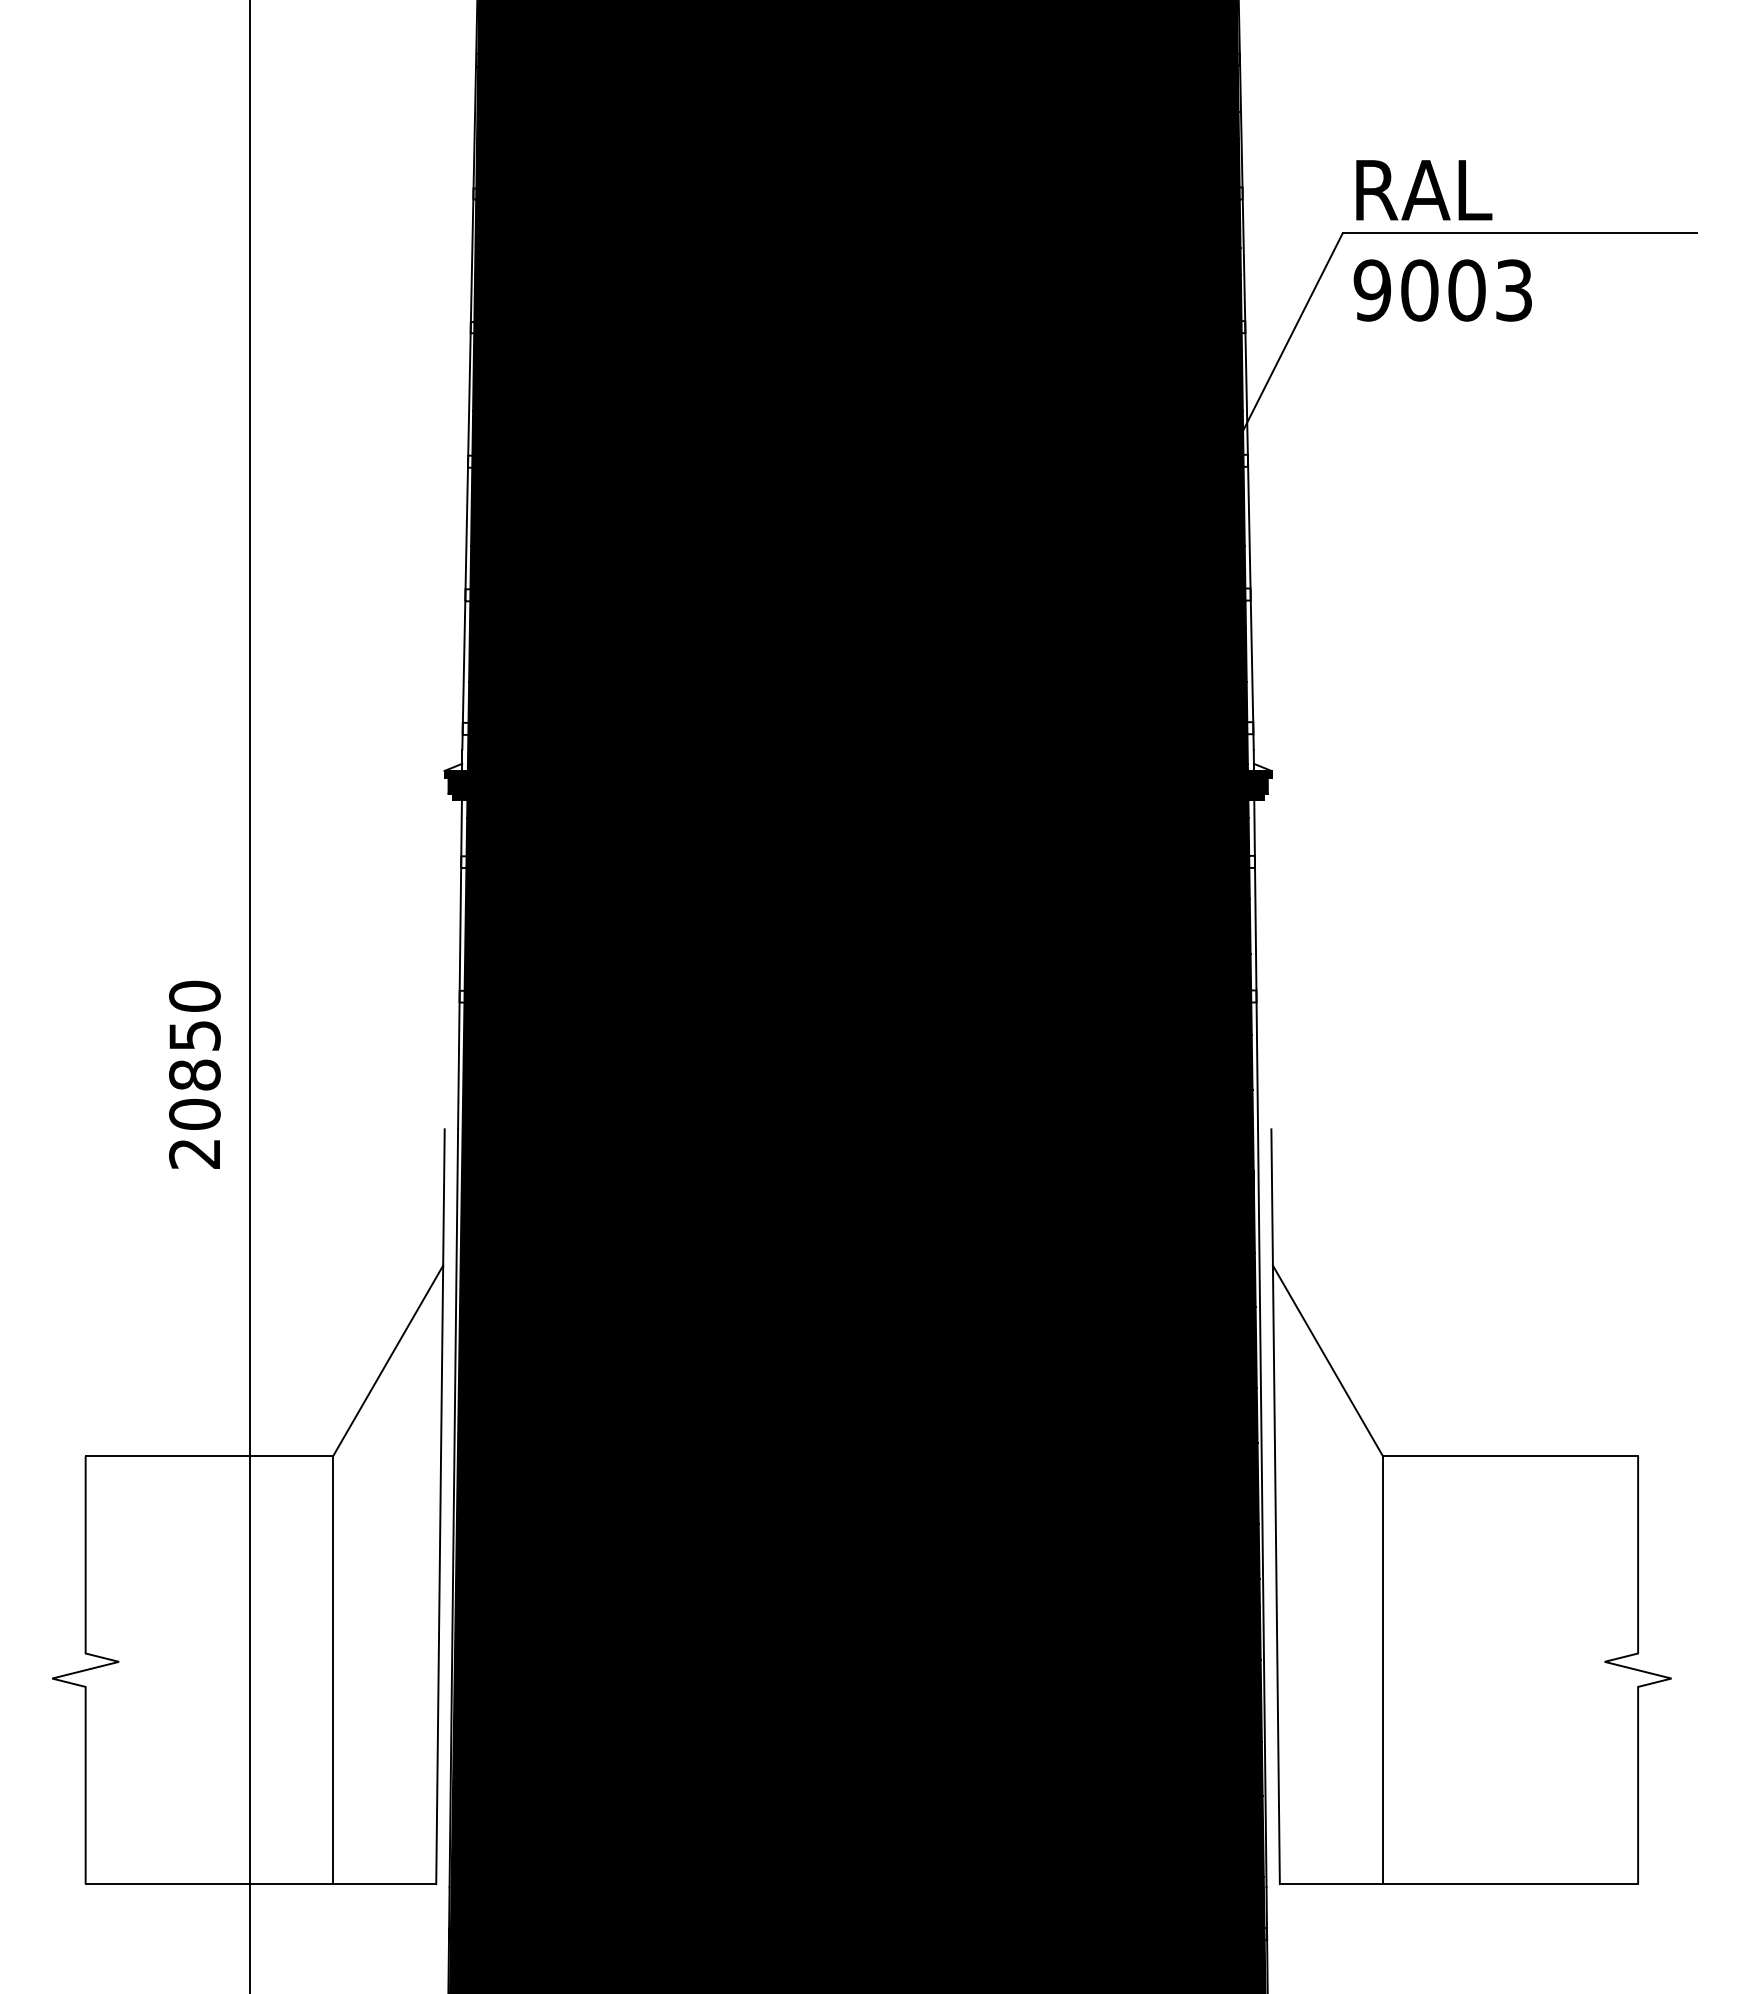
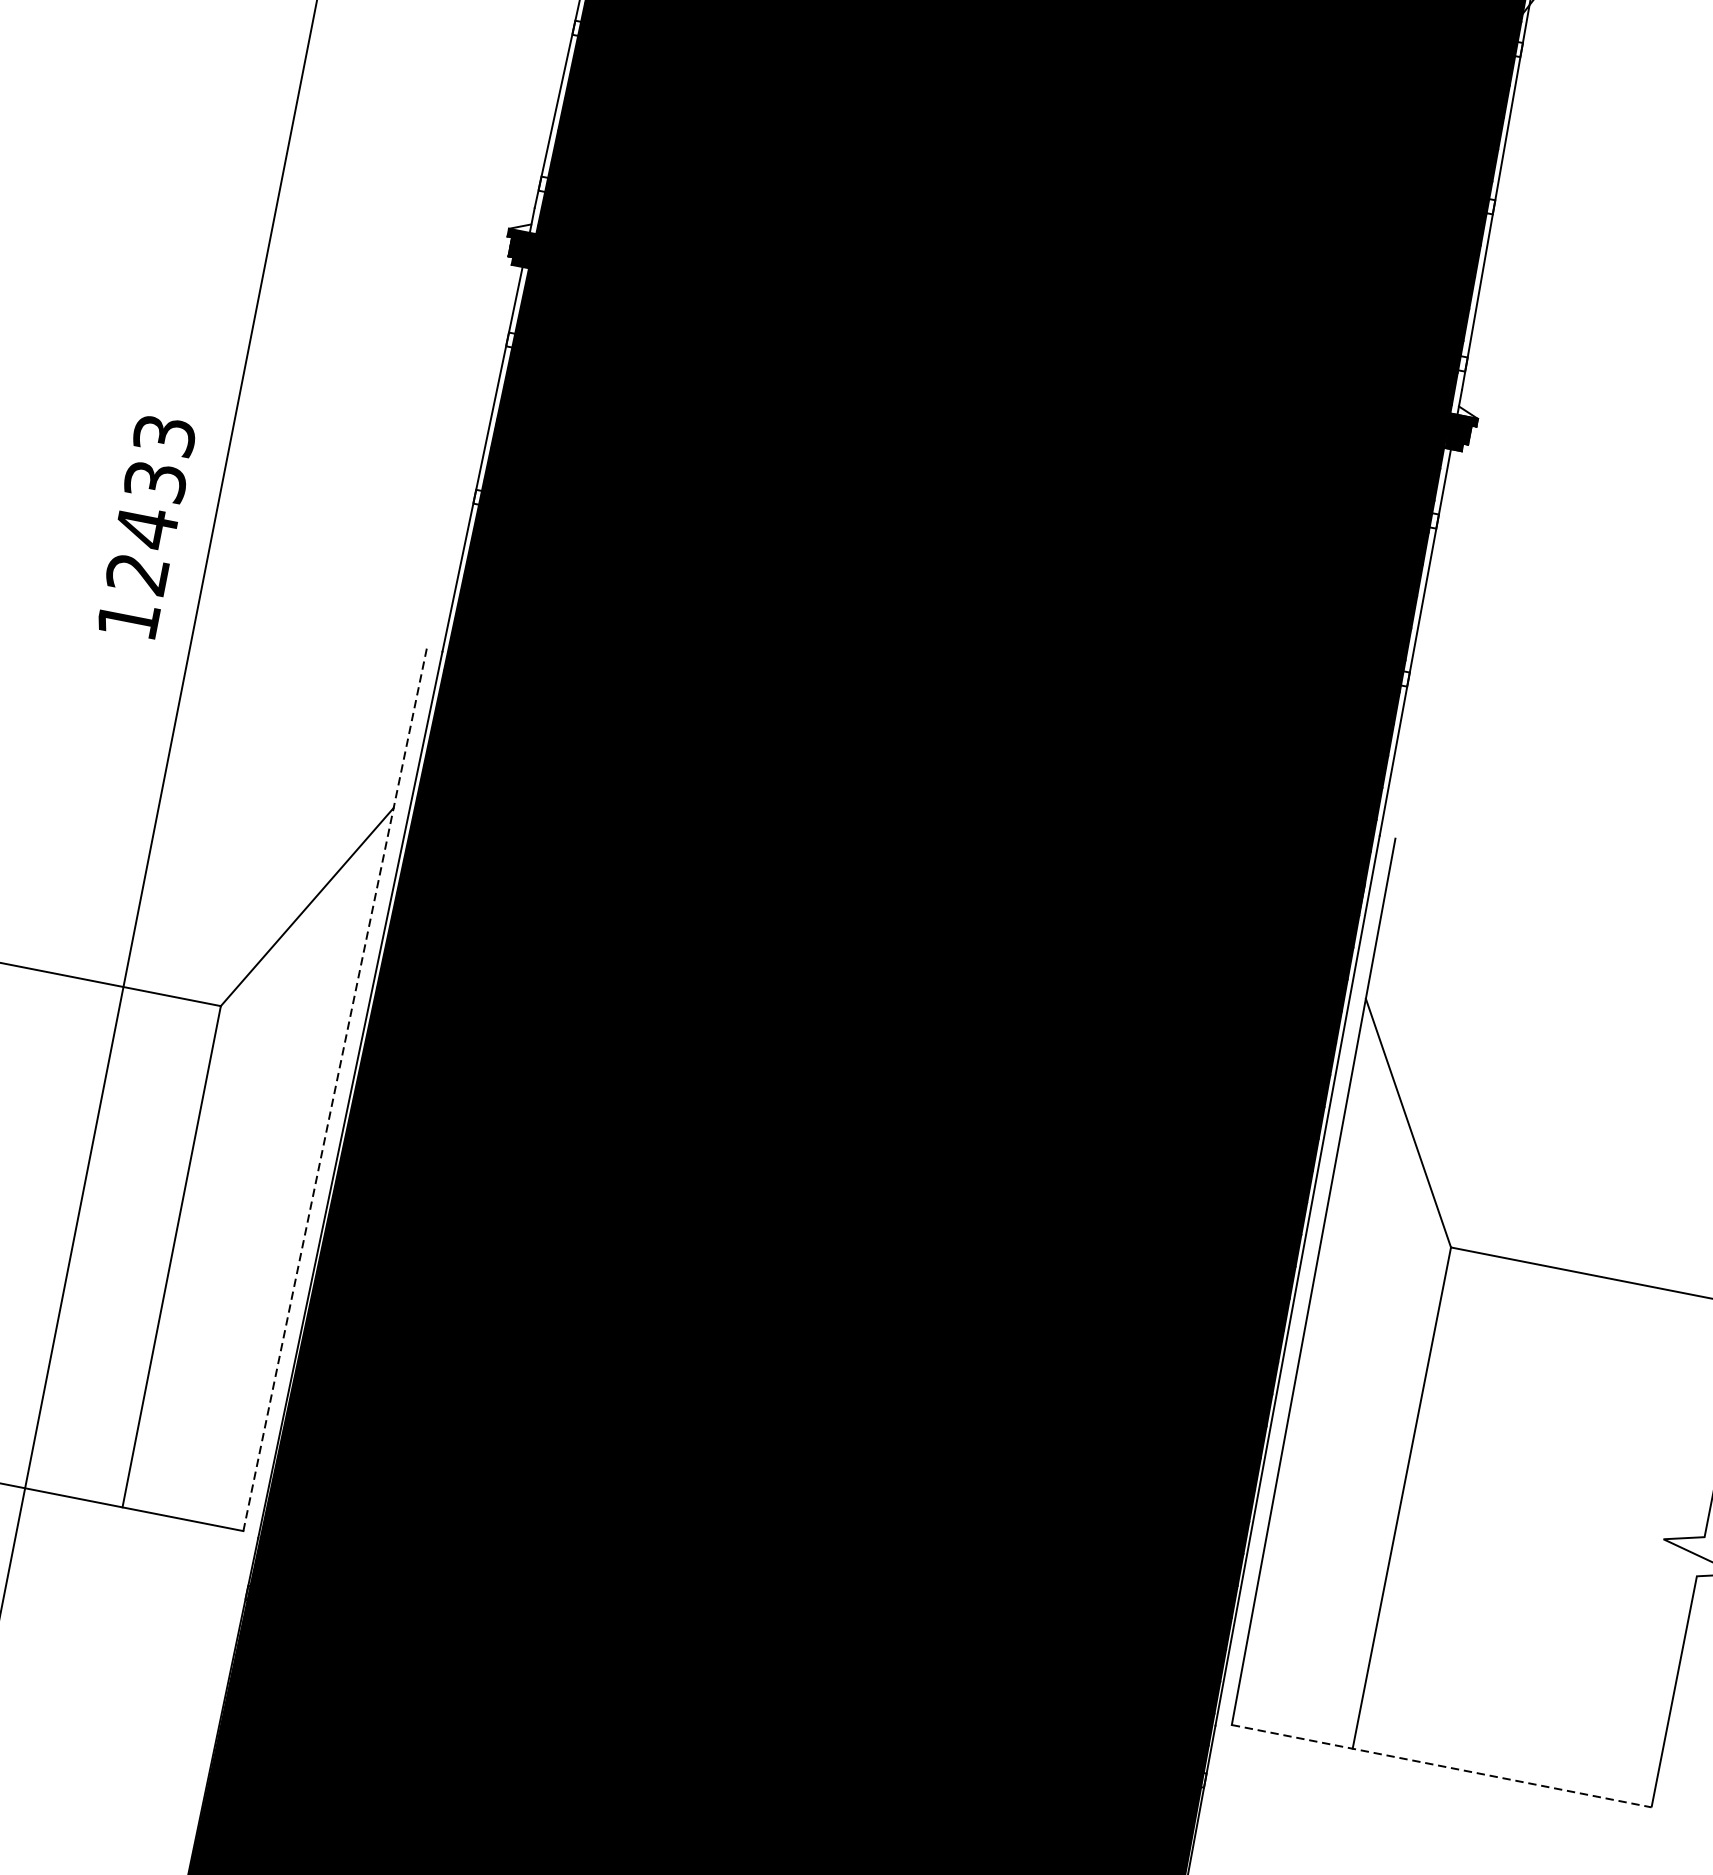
text: (194, 1074) -> (146, 526), 20850 -> 12433
line: (440, 1507) -> (334, 1090), solid -> dashed
line: (1459, 1884) -> (1442, 1766), solid -> dashed

